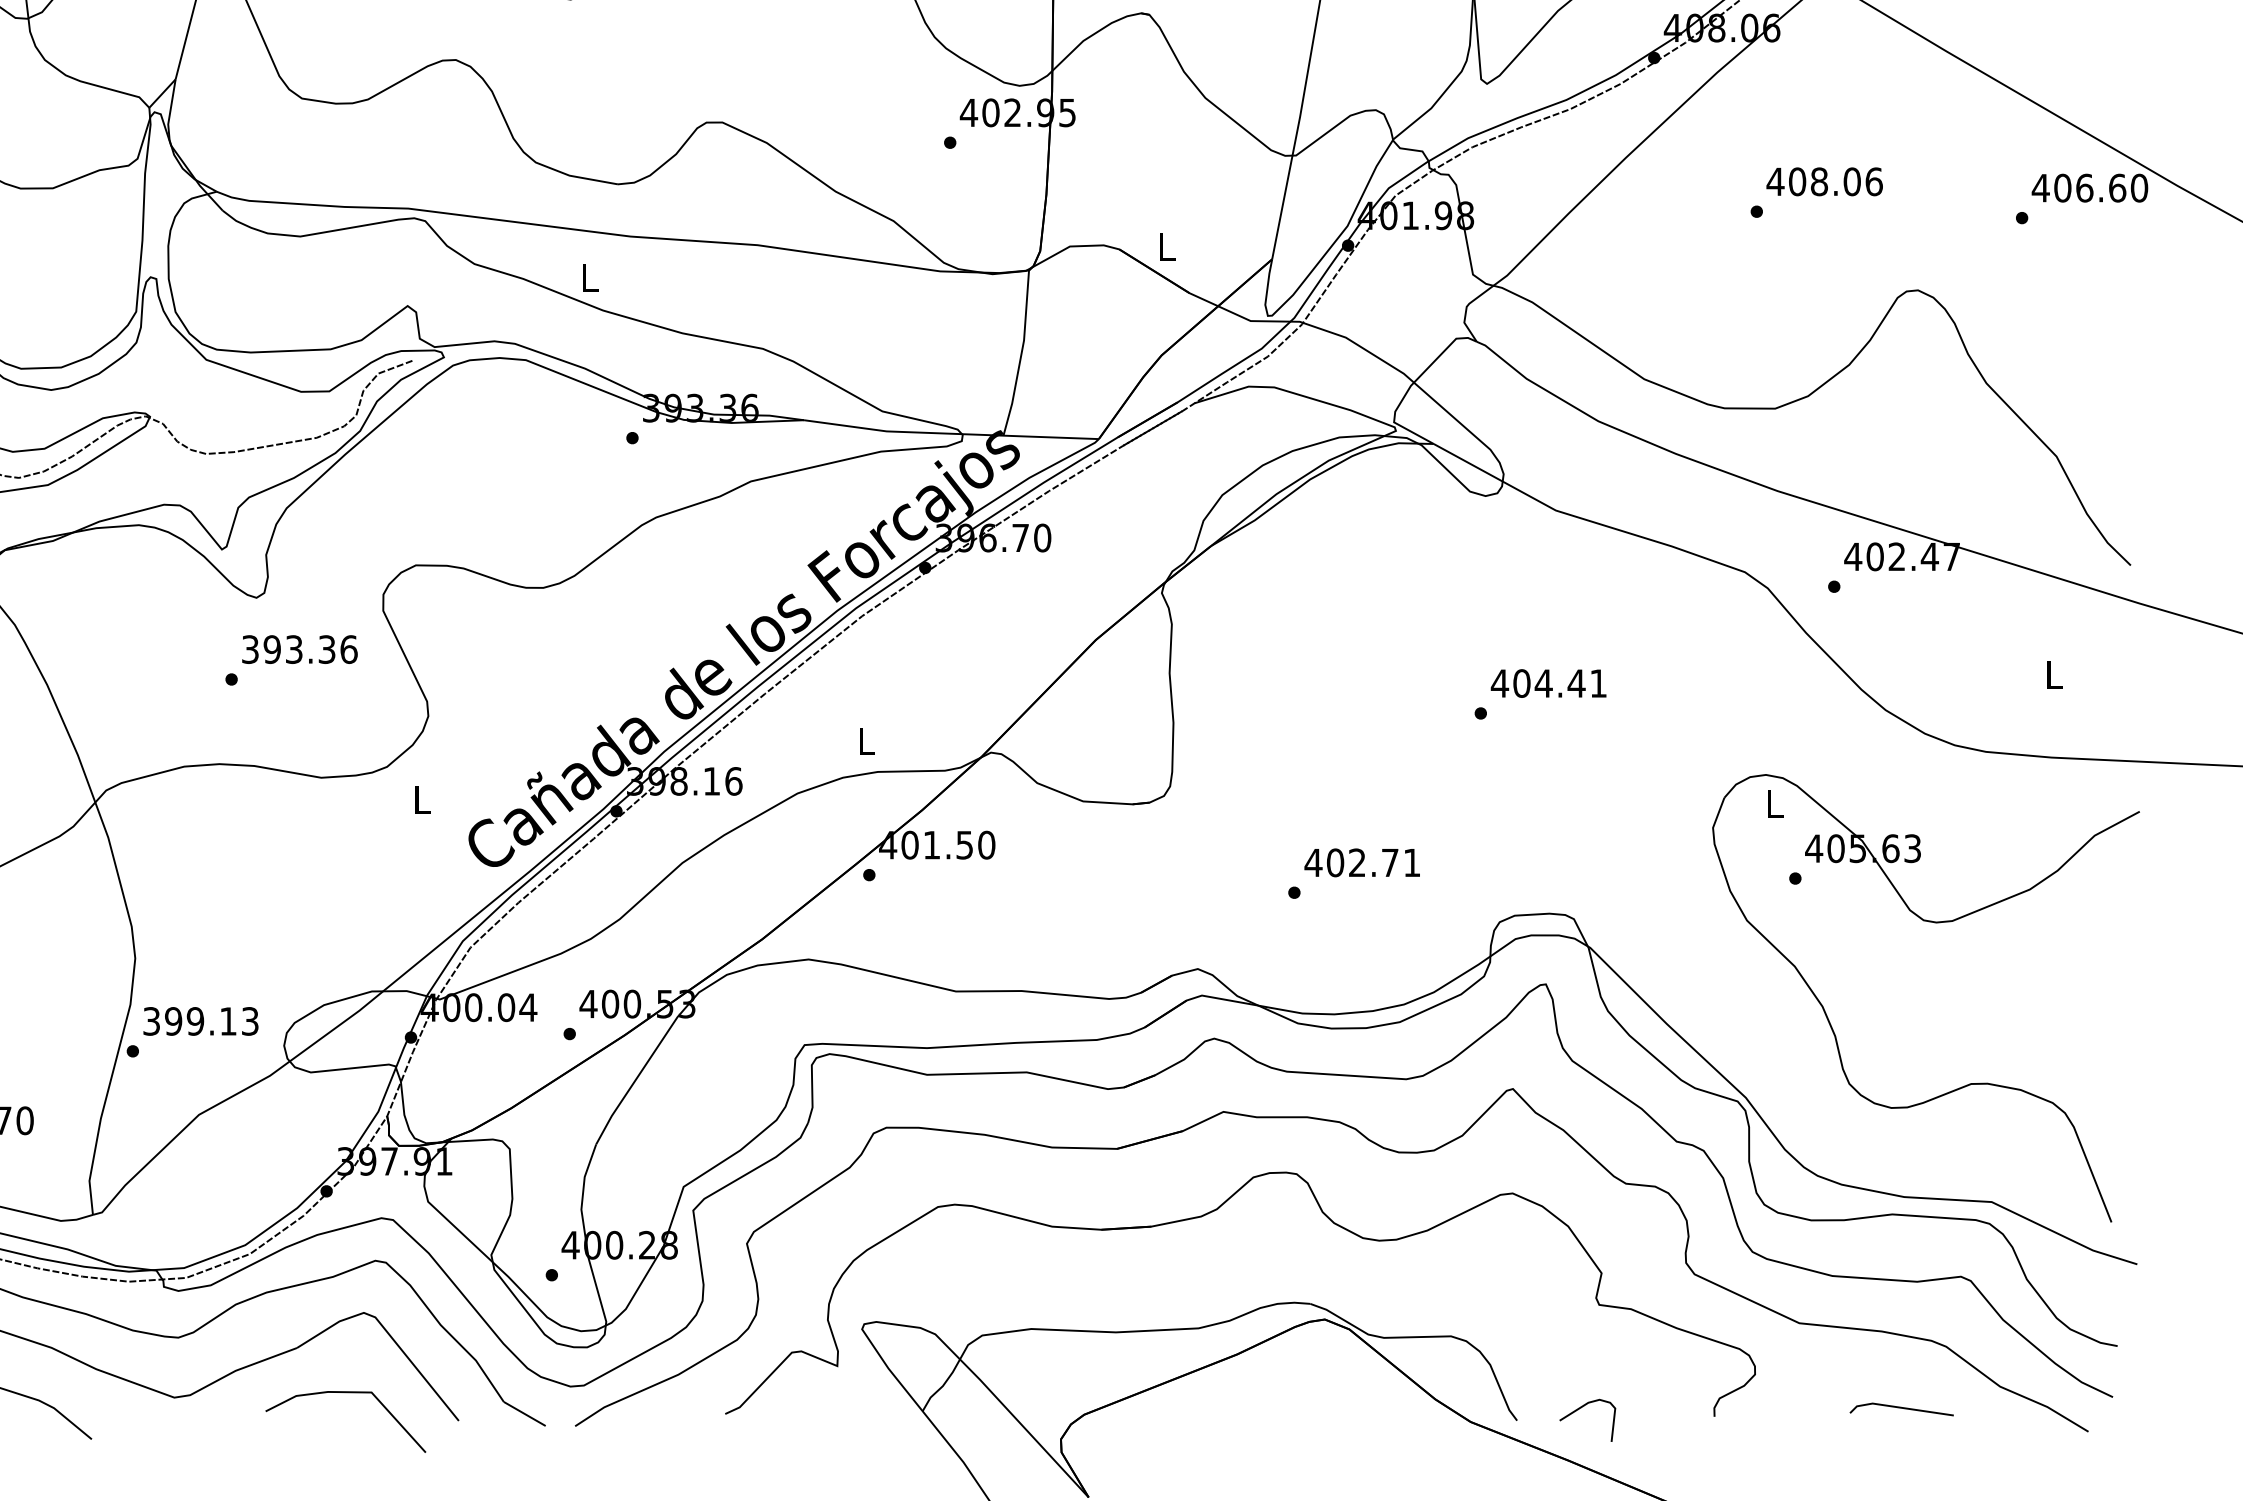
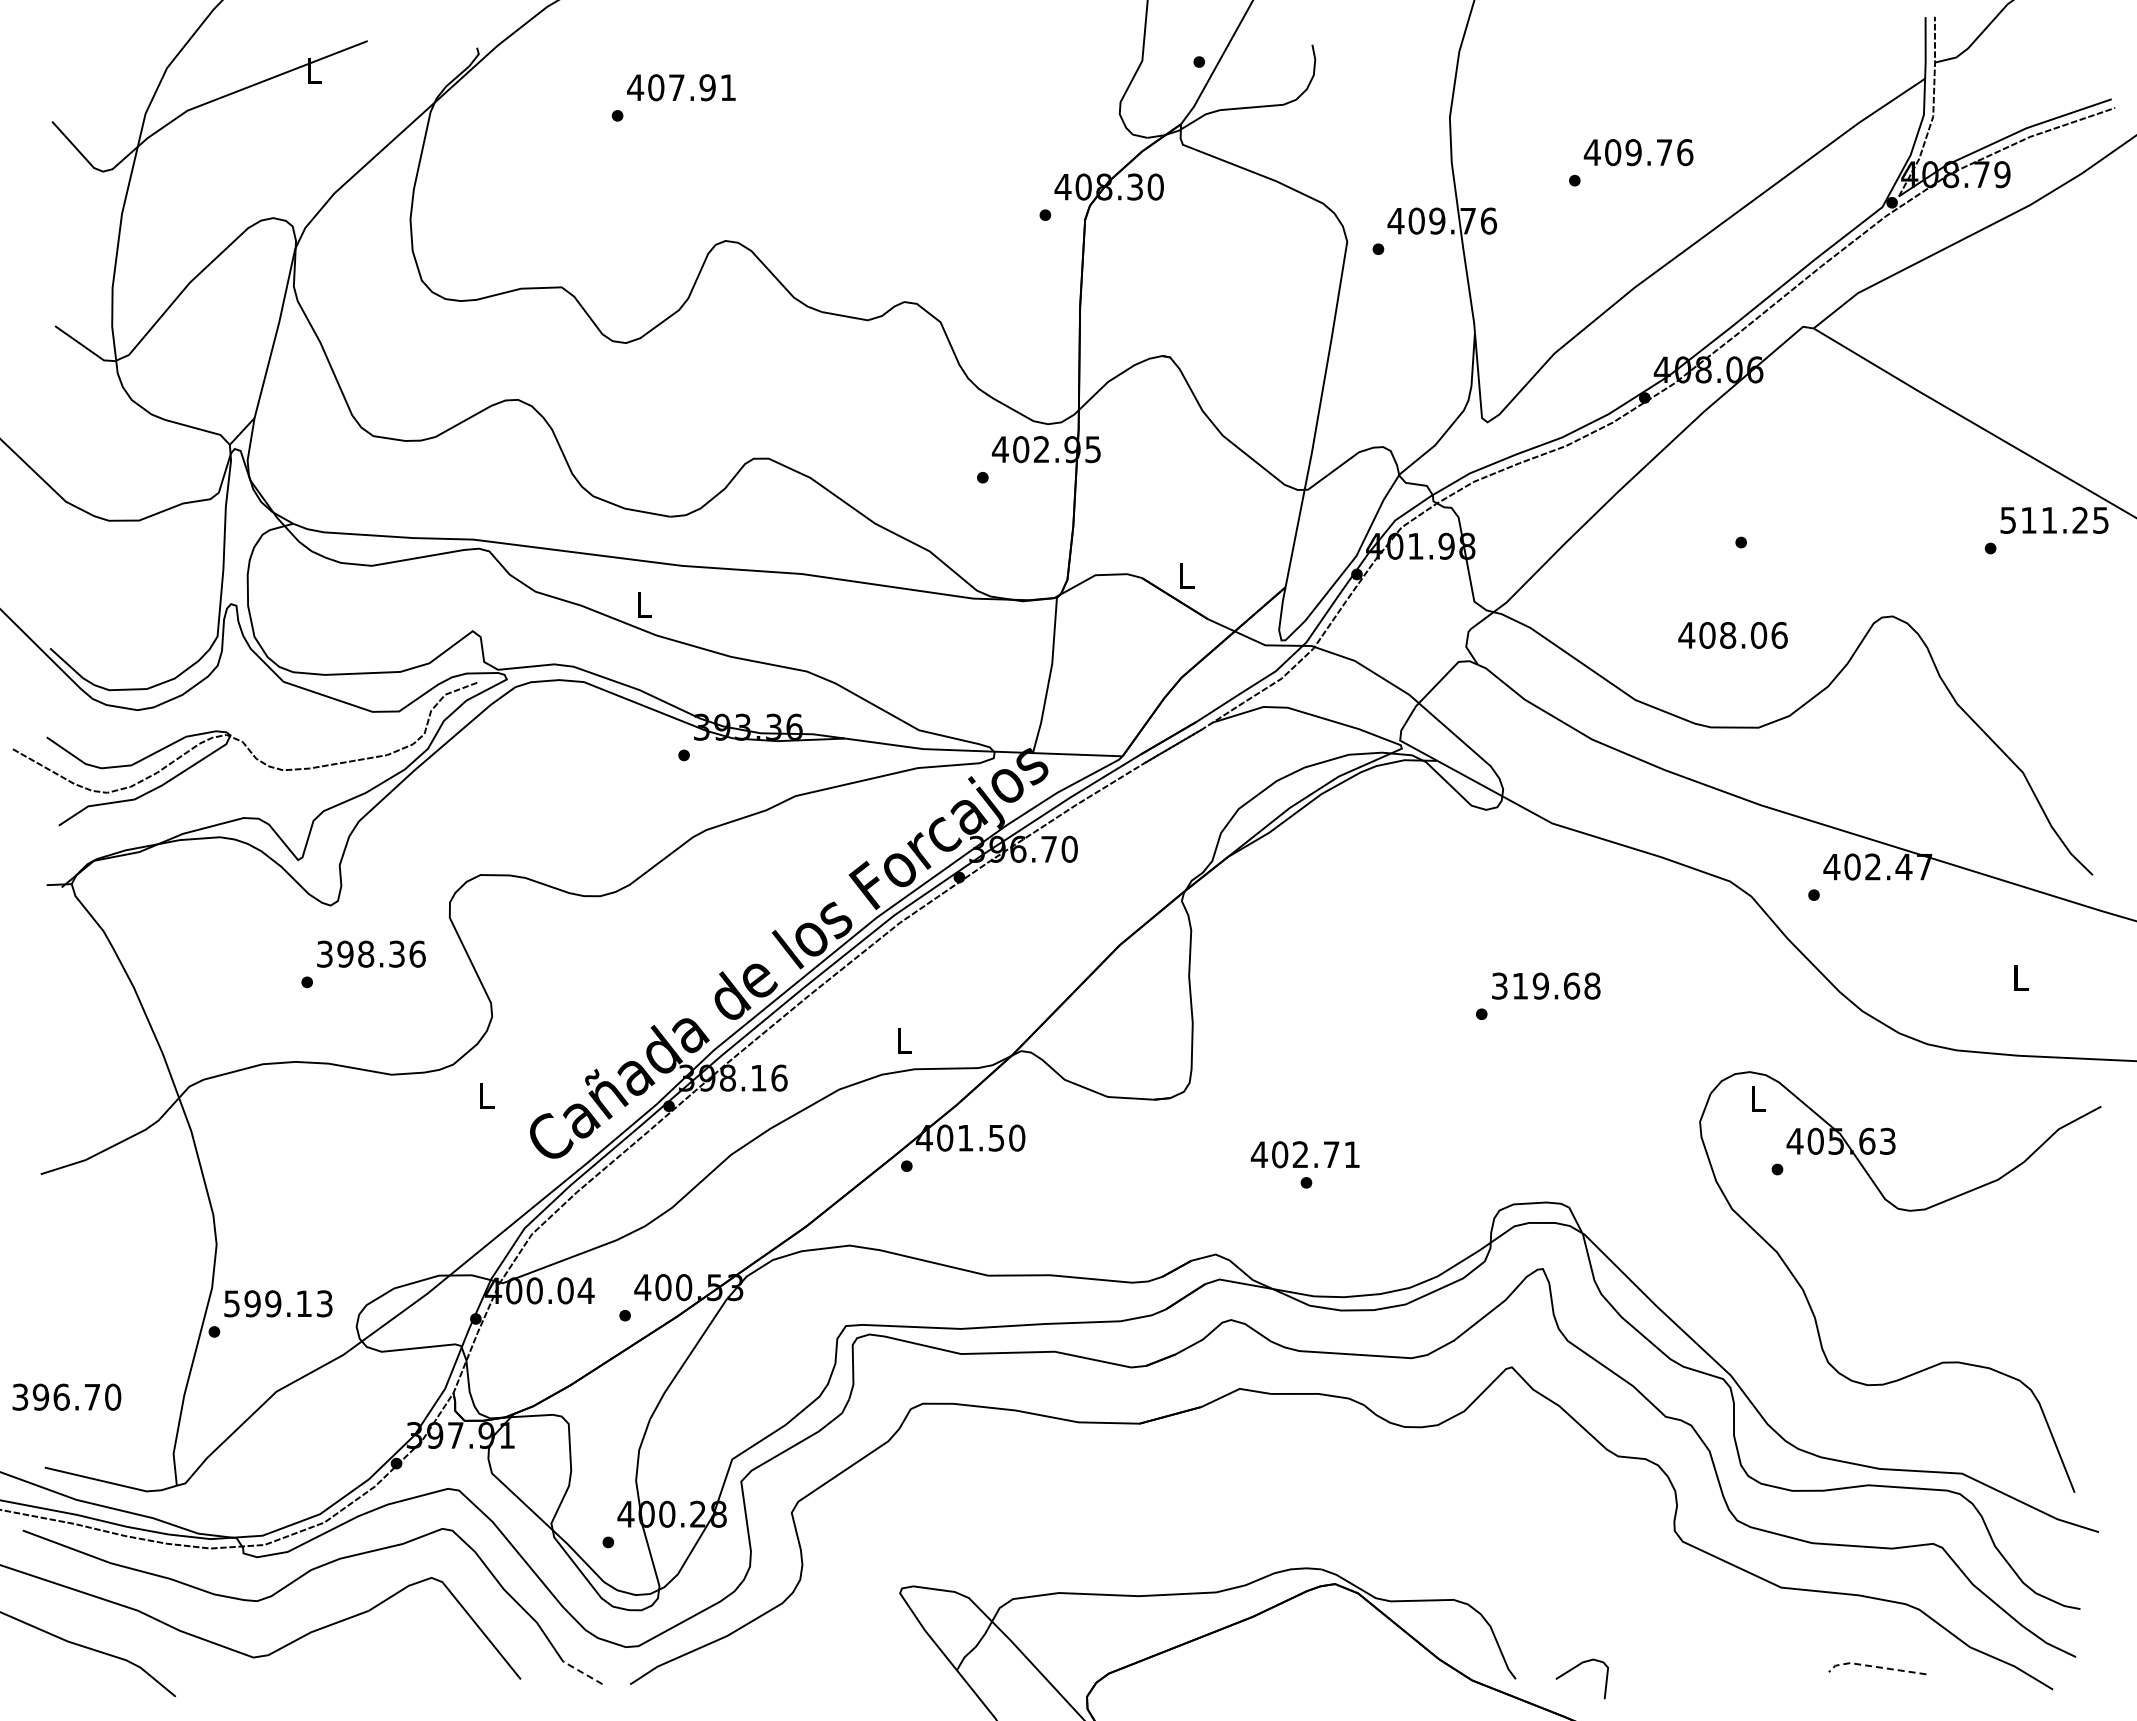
text: (1824, 180) -> (1732, 634), moved
text: (2090, 187) -> (2054, 519), 406.60 -> 511.25
text: (294, 648) -> (366, 953), 393.36 -> 398.36
text: (1548, 682) -> (1545, 985), 404.41 -> 319.68
text: (1361, 862) -> (1304, 1154), moved
text: (152, 1021) -> (232, 1303), 399.13 -> 599.13
part: (1206, 1215) -> (1223, 1486), removed
line: (345, 1393) -> (414, 1653), removed
line: (1898, 1407) -> (1874, 1666), solid -> dashed
line: (524, 1413) -> (582, 1672), solid -> dashed

